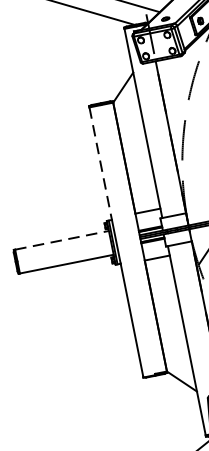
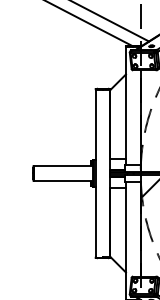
line: (100, 163) -> (95, 124), dashed -> solid
line: (62, 240) -> (63, 166), dashed -> solid

